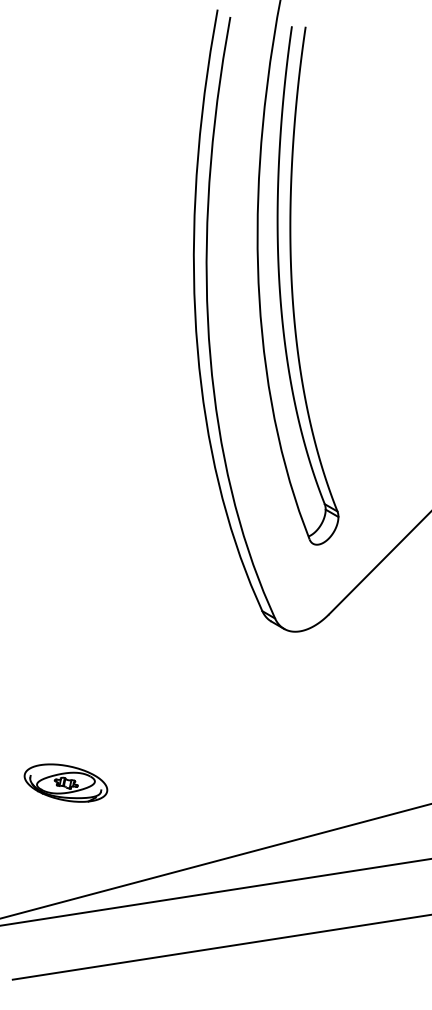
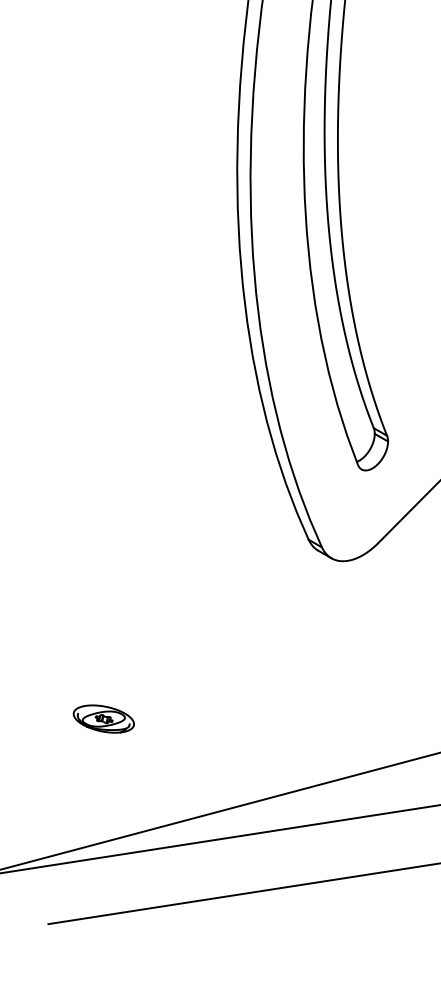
part: (65, 782) -> (103, 718), size x0.7

